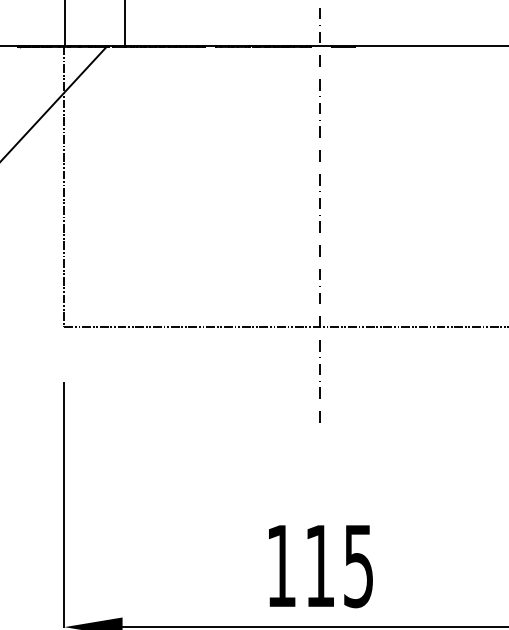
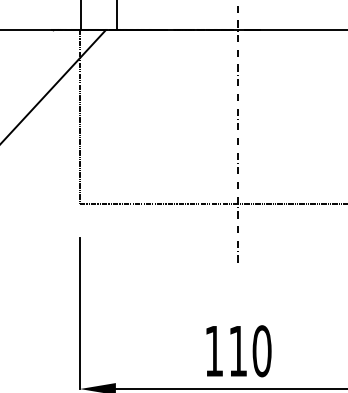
text: (357, 566) -> (261, 351), 115 -> 110

